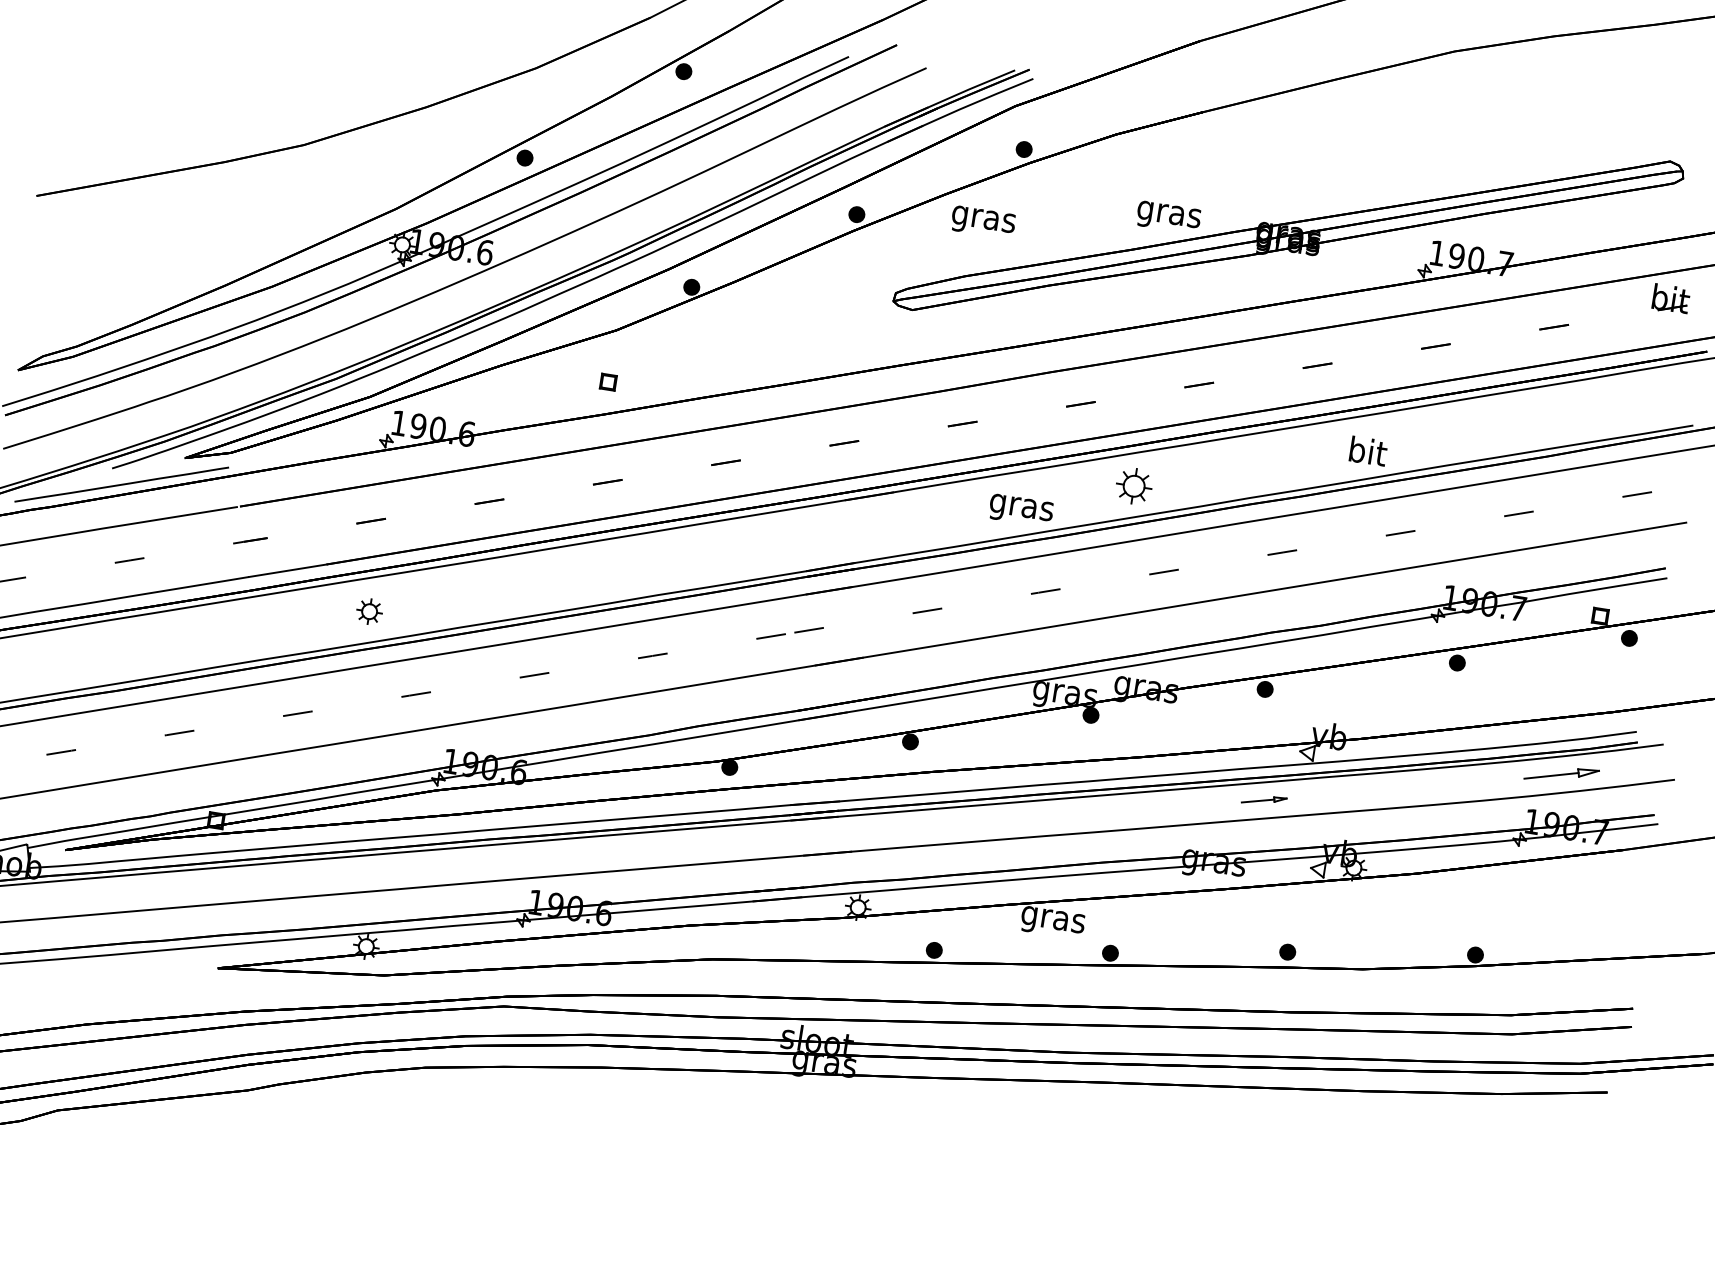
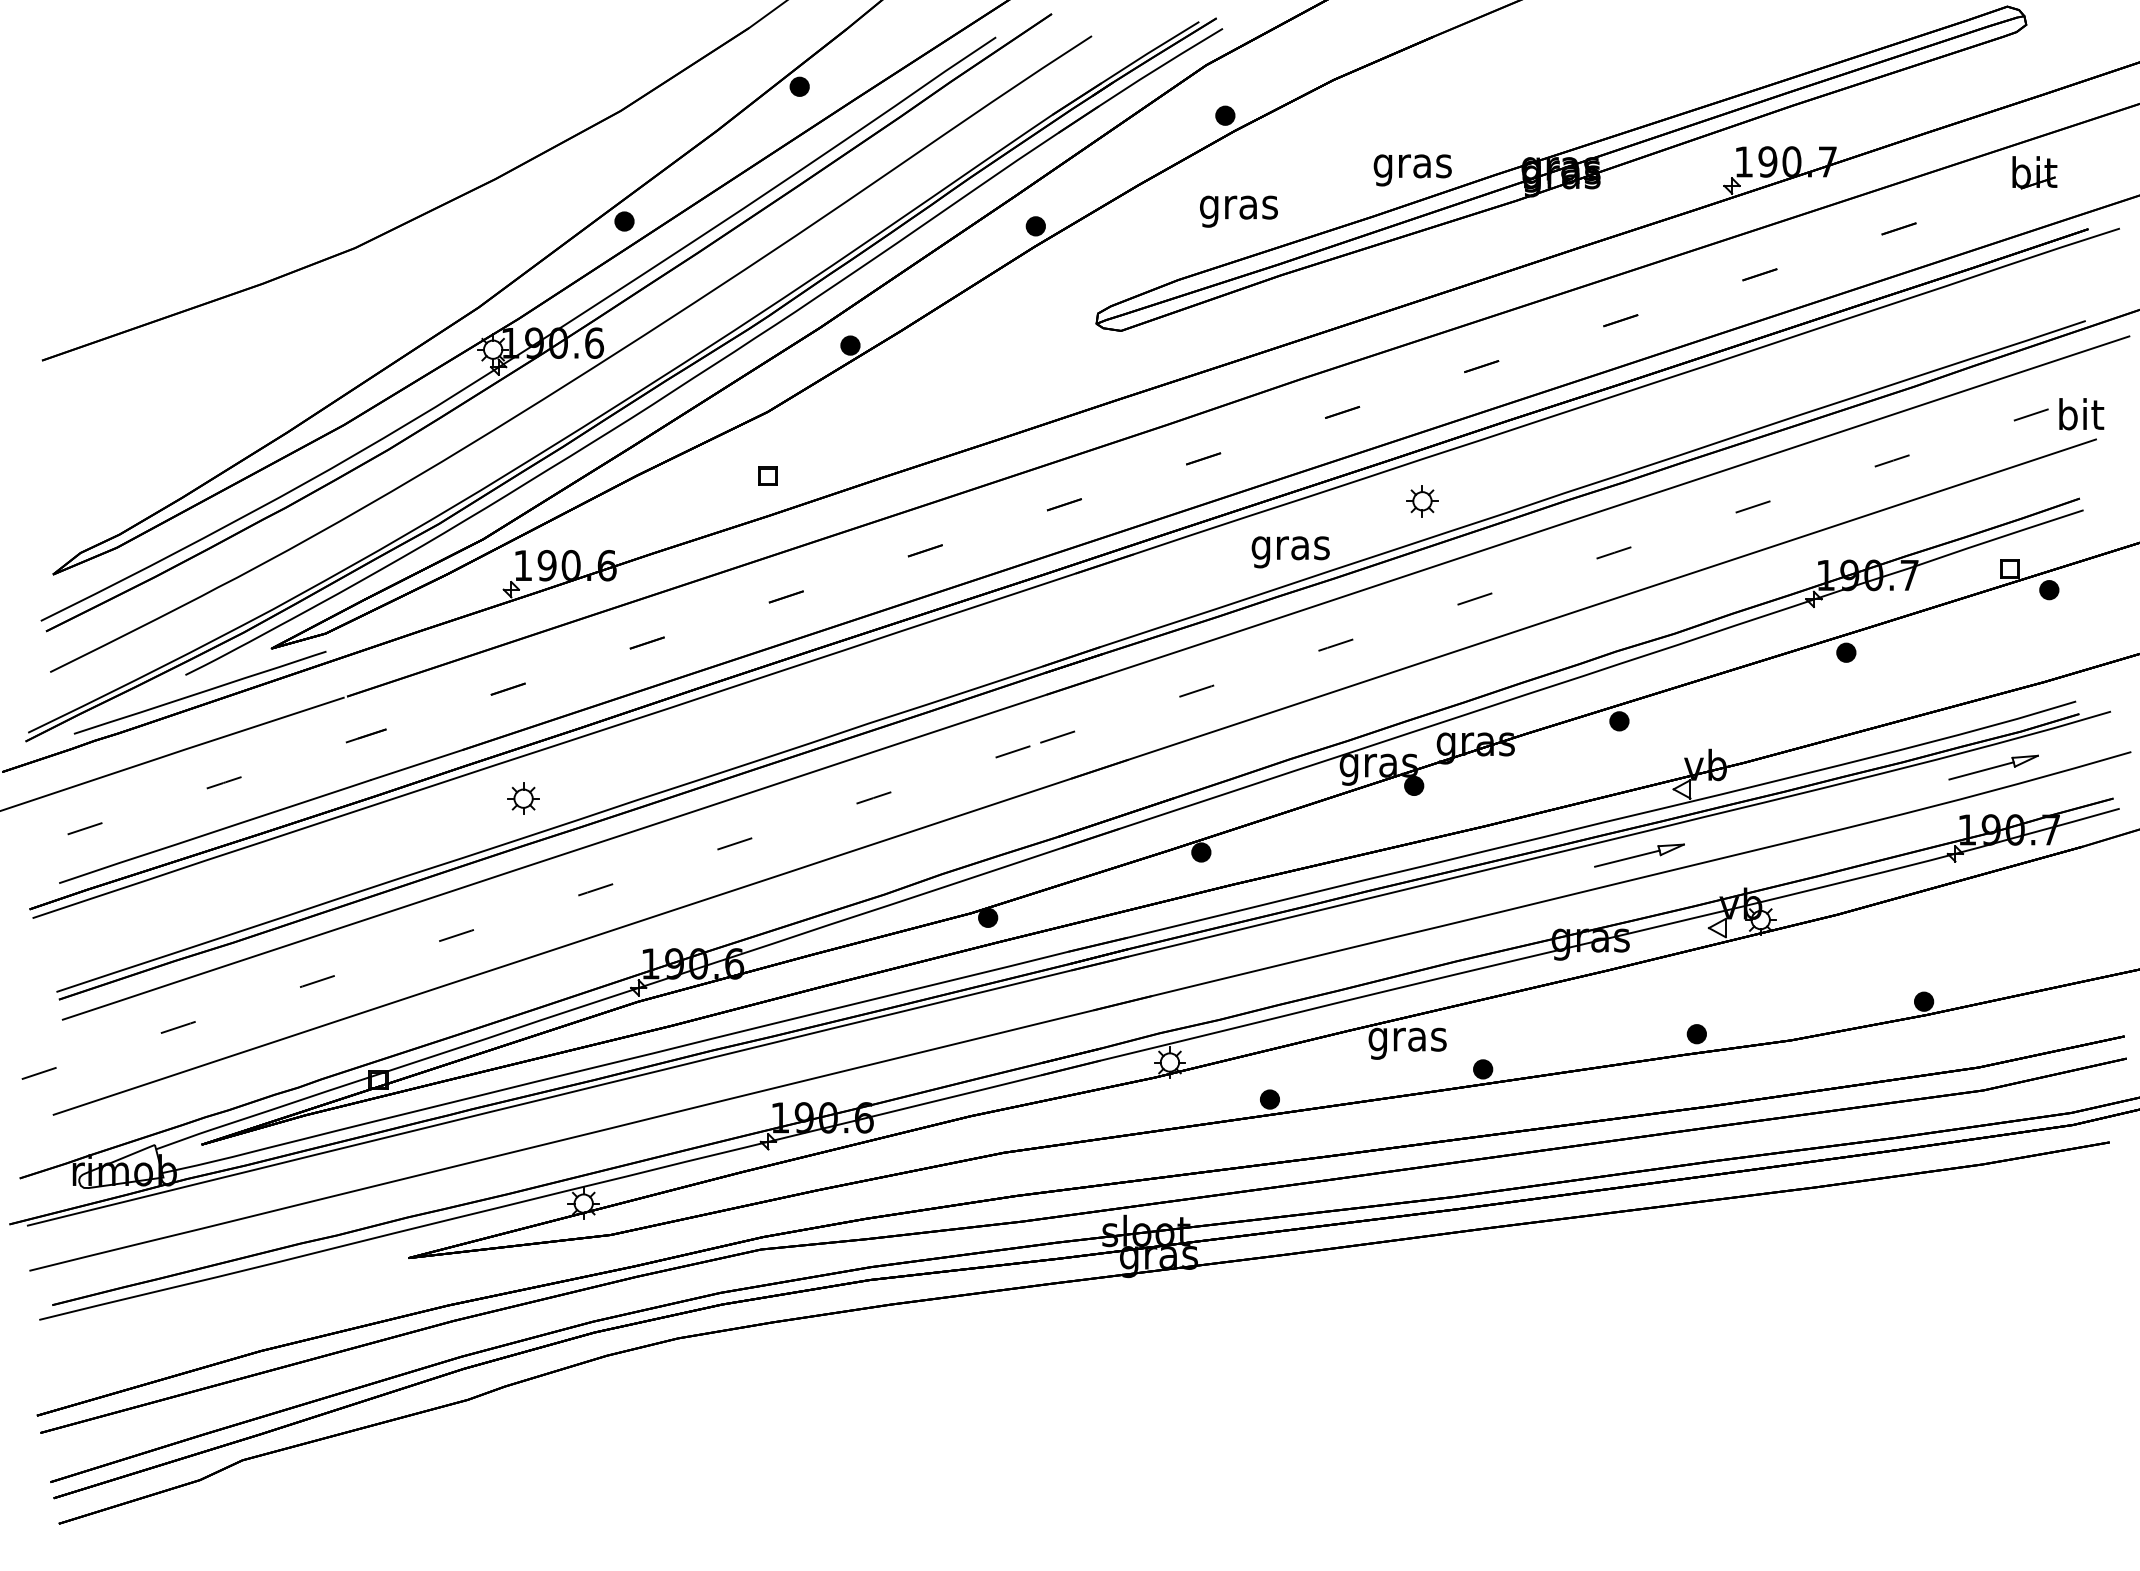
text: (982, 222) -> (1238, 211), moved
text: (1368, 451) -> (2081, 414), moved
part: (1134, 486) -> (1422, 501), size x0.71
part: (1264, 800) -> (1639, 855), size x1.67

